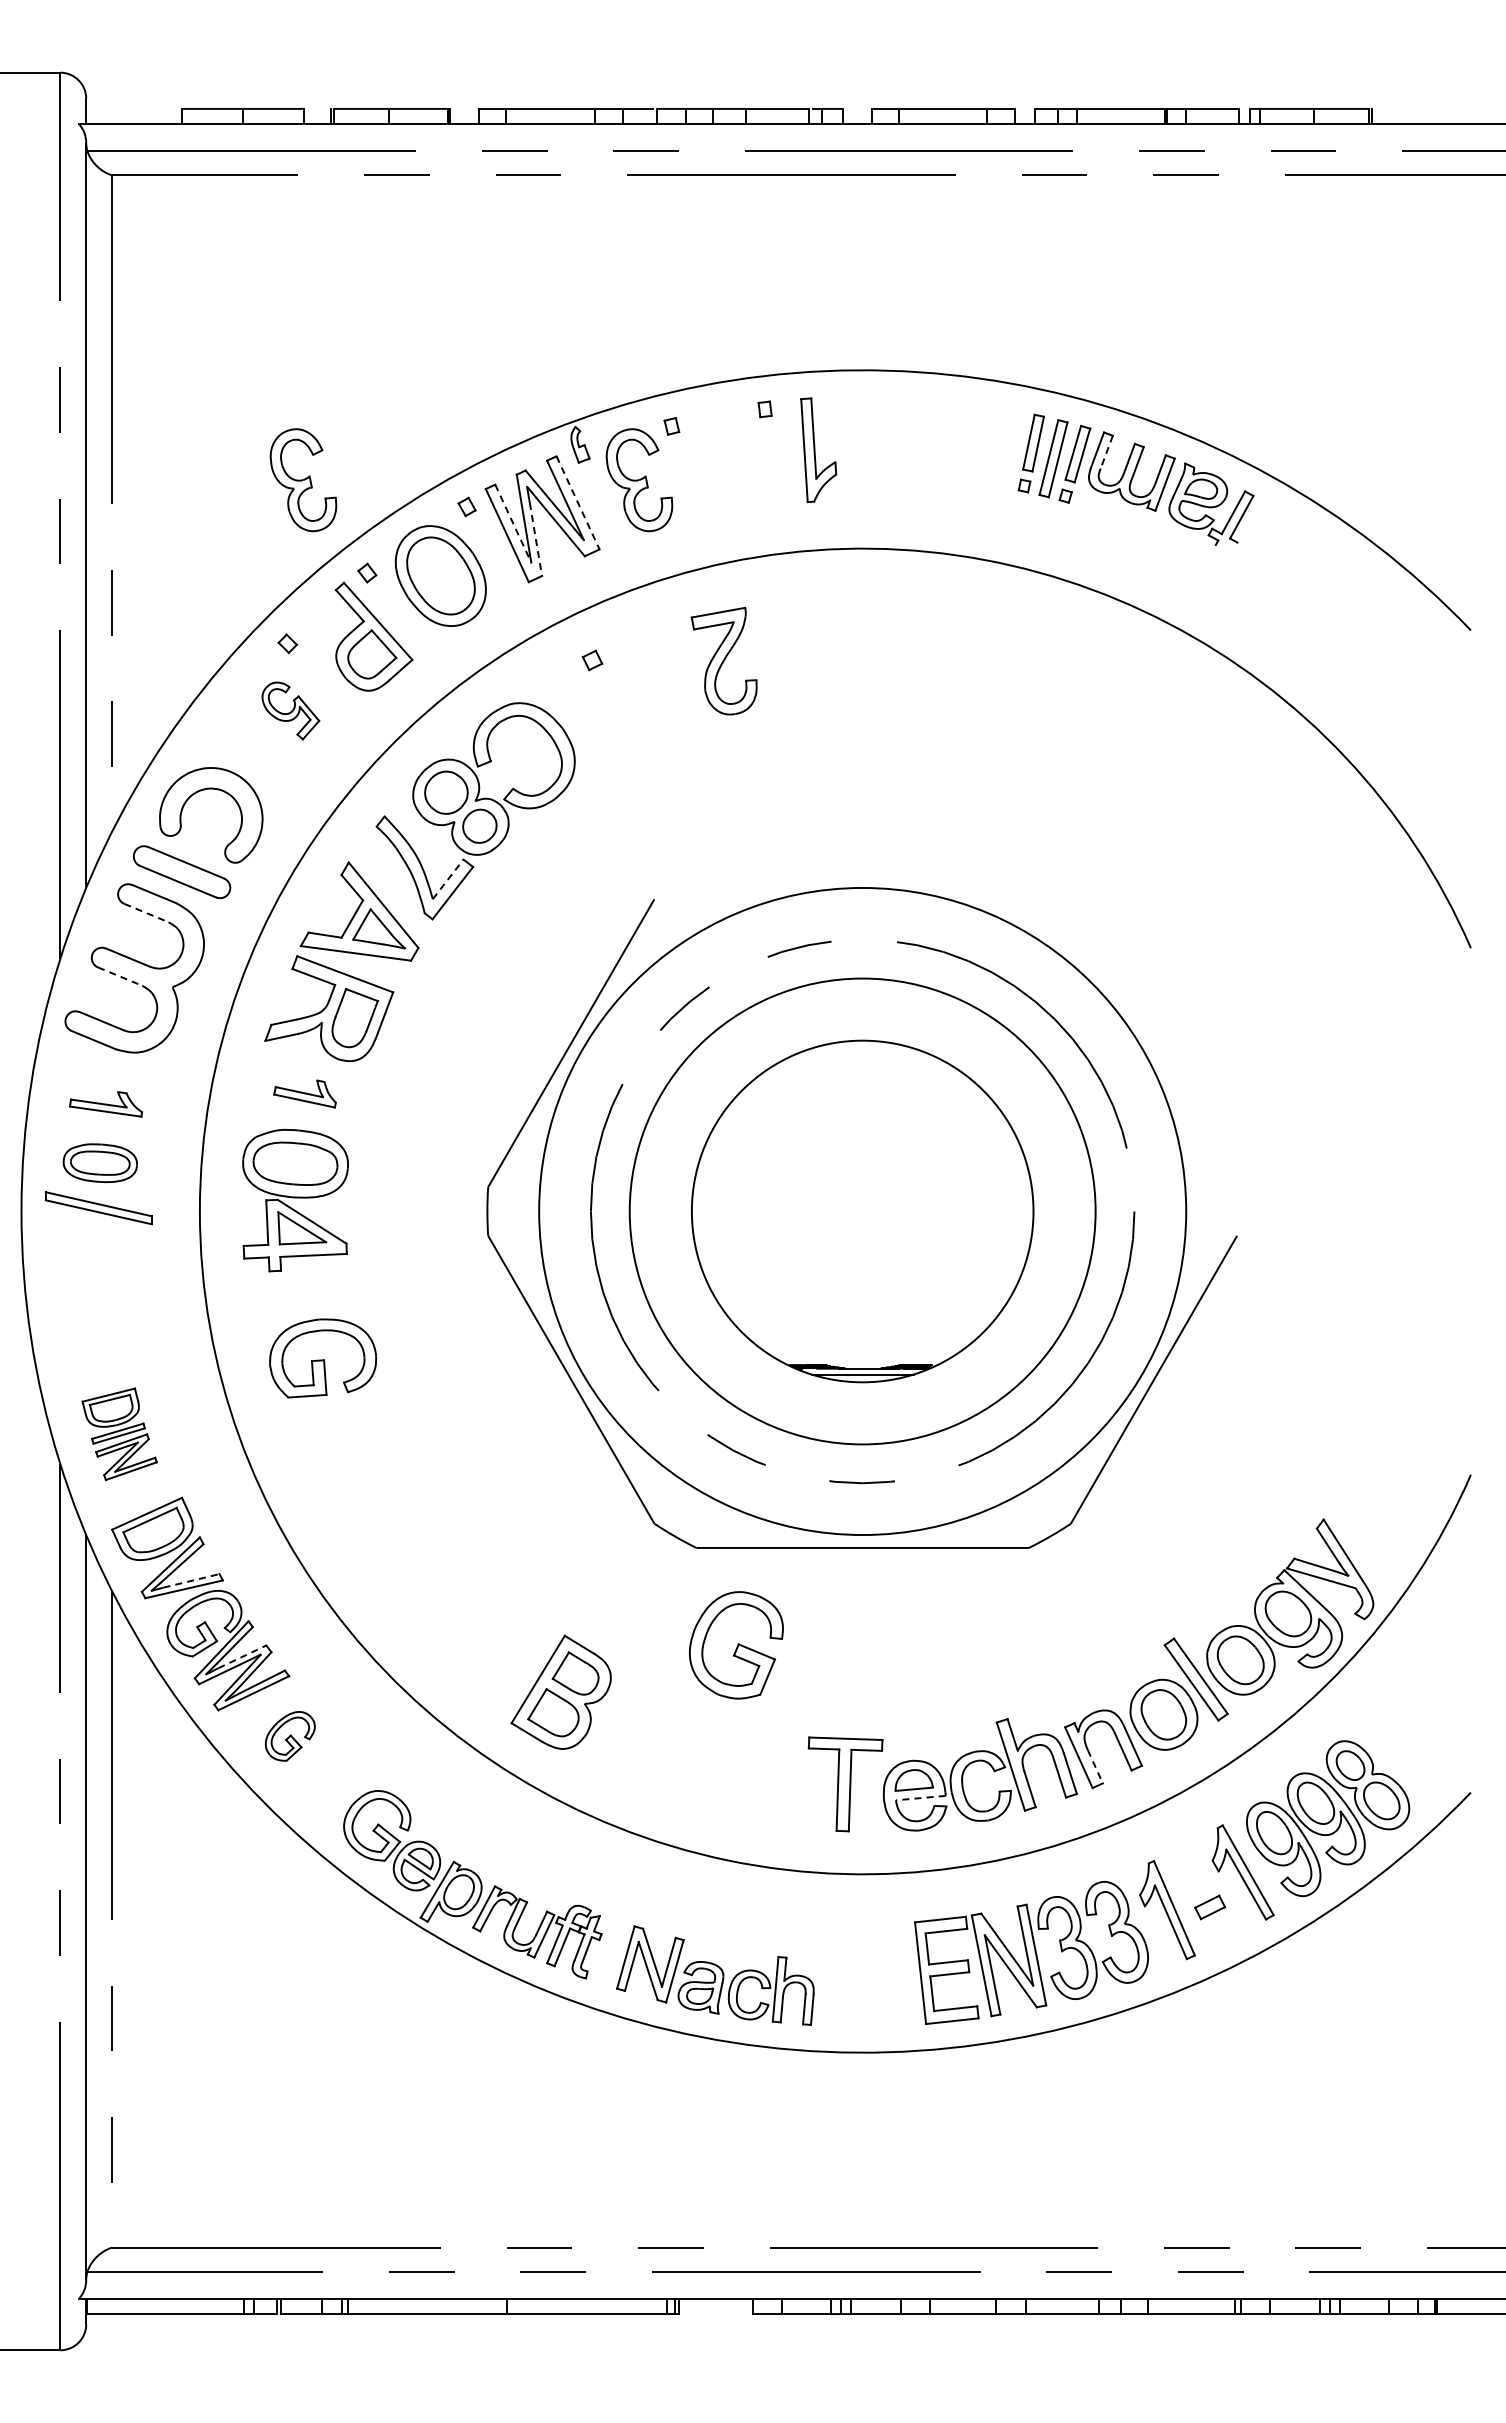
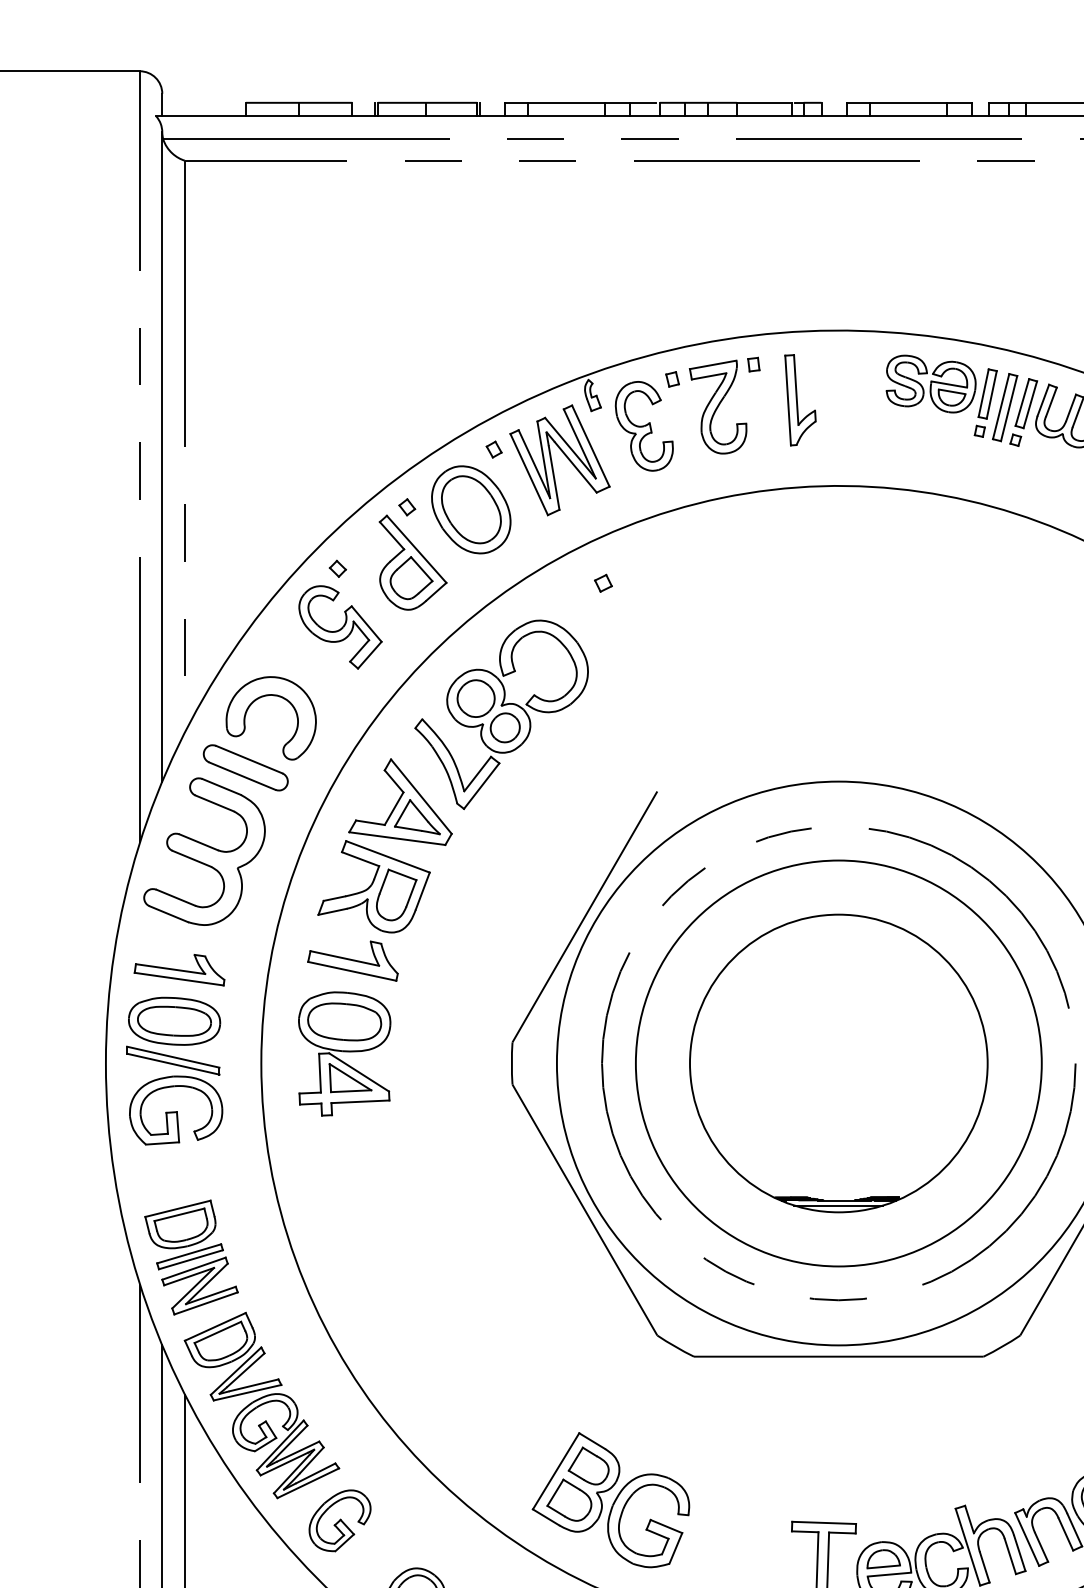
part: (968, 431) -> (931, 383), added
line: (1106, 452) -> (1051, 402), dashed -> solid
part: (303, 480) -> (351, 426), removed
line: (578, 503) -> (591, 446), dashed -> solid
line: (513, 523) -> (534, 464), dashed -> solid
line: (536, 540) -> (554, 478), dashed -> solid
part: (723, 660) -> (717, 406), moved
part: (290, 710) -> (340, 626), size x1.67
line: (448, 878) -> (477, 773), dashed -> solid
line: (146, 913) -> (214, 803), dashed -> solid
line: (120, 976) -> (192, 858), dashed -> solid
part: (304, 1093) -> (352, 960), size x1.67
part: (105, 1104) -> (179, 970), size x1.43
part: (100, 1163) -> (174, 1021), size x1.43
part: (322, 1358) -> (175, 1110), moved
part: (119, 1434) -> (191, 1257), size x1.43
line: (191, 1580) -> (254, 1385), dashed -> solid
part: (736, 1645) -> (648, 1520), moved
line: (242, 1656) -> (298, 1451), dashed -> solid
part: (290, 1736) -> (340, 1520), size x1.43
line: (1095, 1767) -> (1041, 1547), dashed -> solid
line: (920, 1798) -> (889, 1574), dashed -> solid

